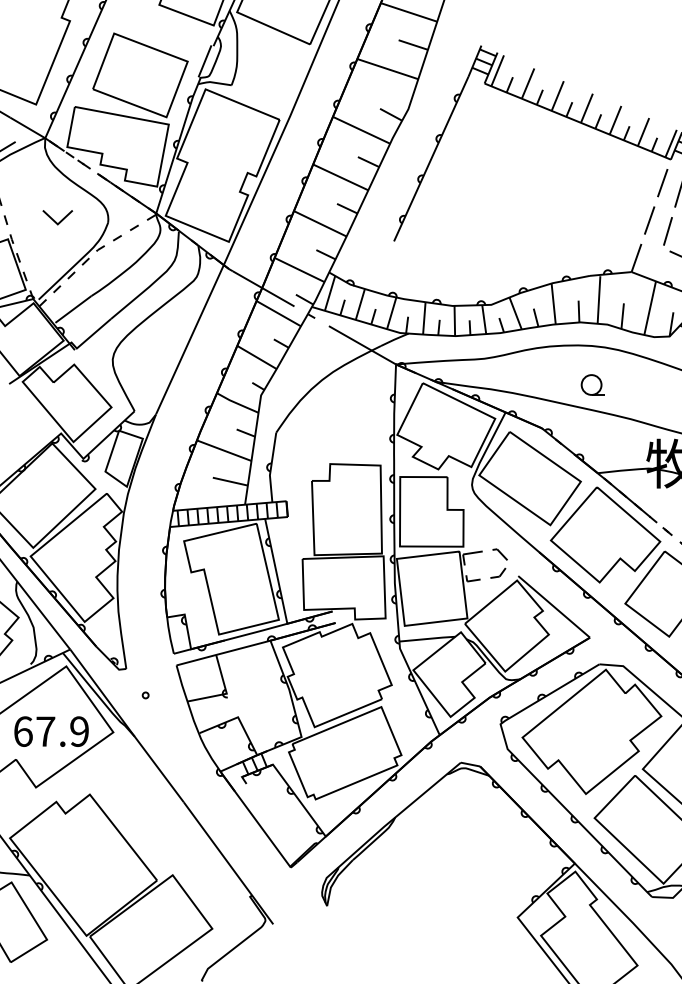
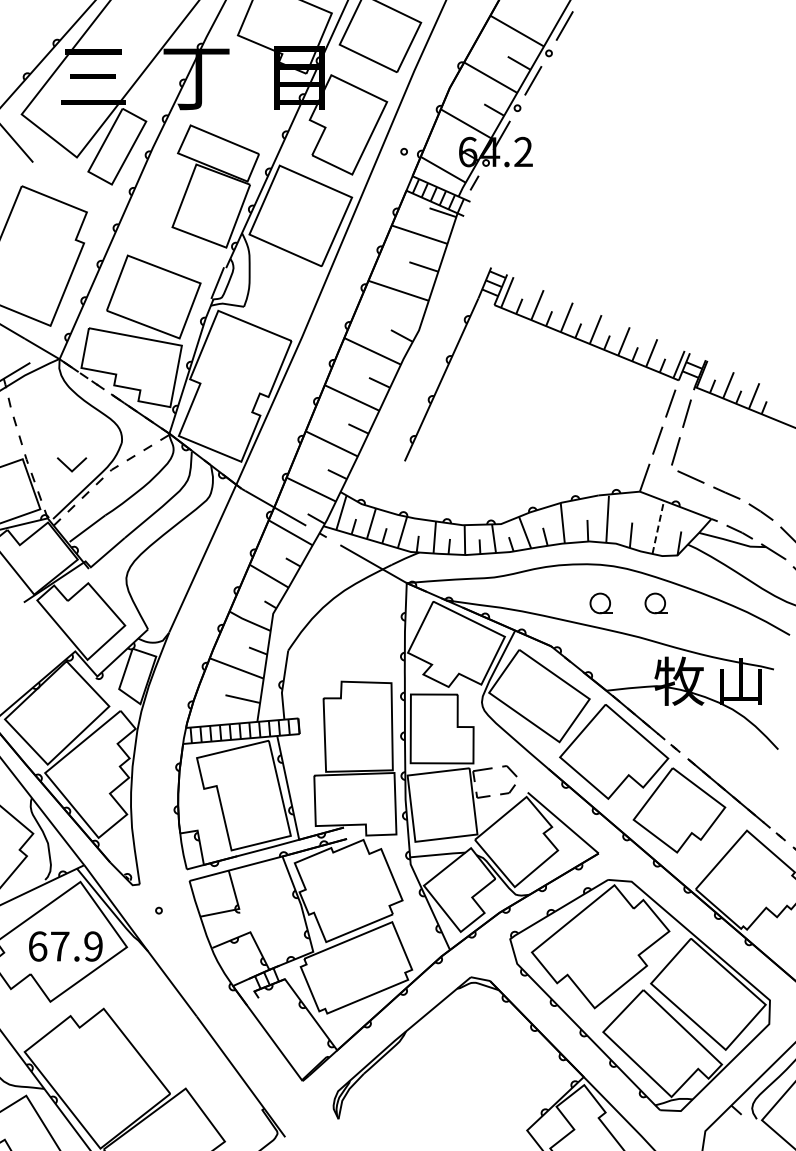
part: (57, 217) -> (71, 464), moved
line: (650, 307) -> (658, 526), solid -> dashed
part: (647, 385) -> (655, 603), added

